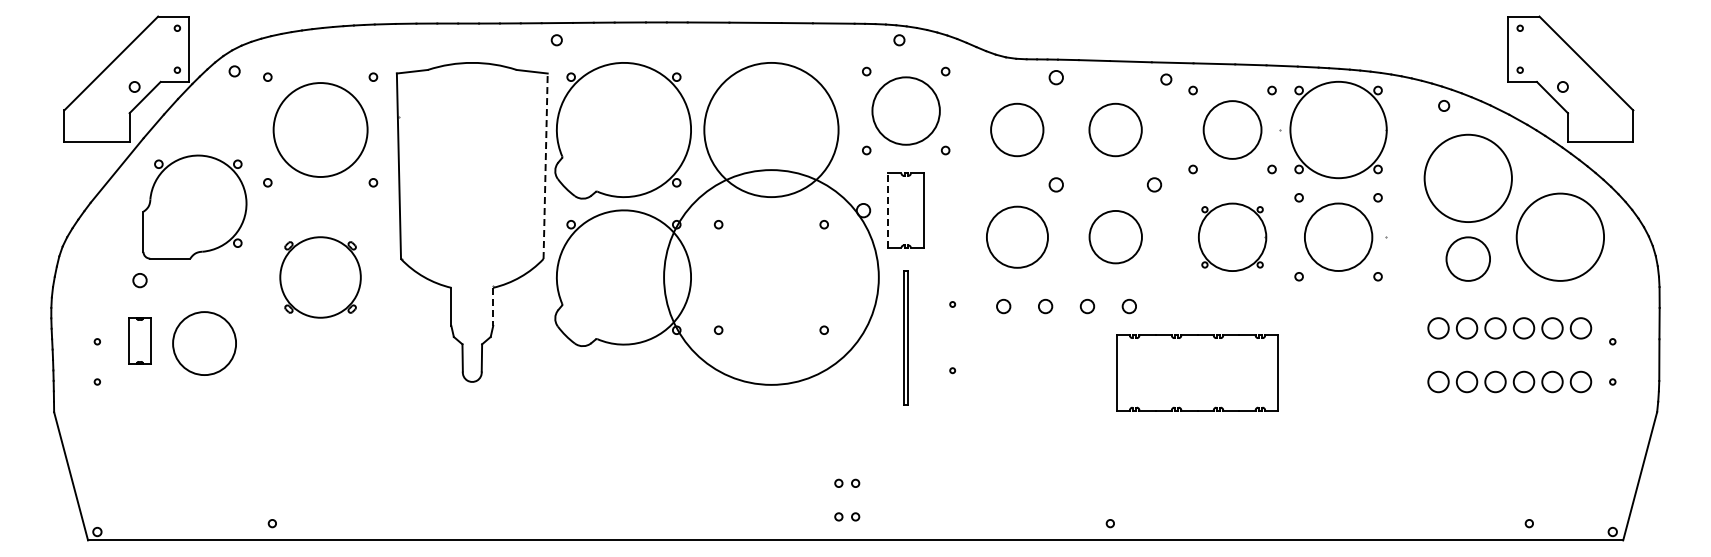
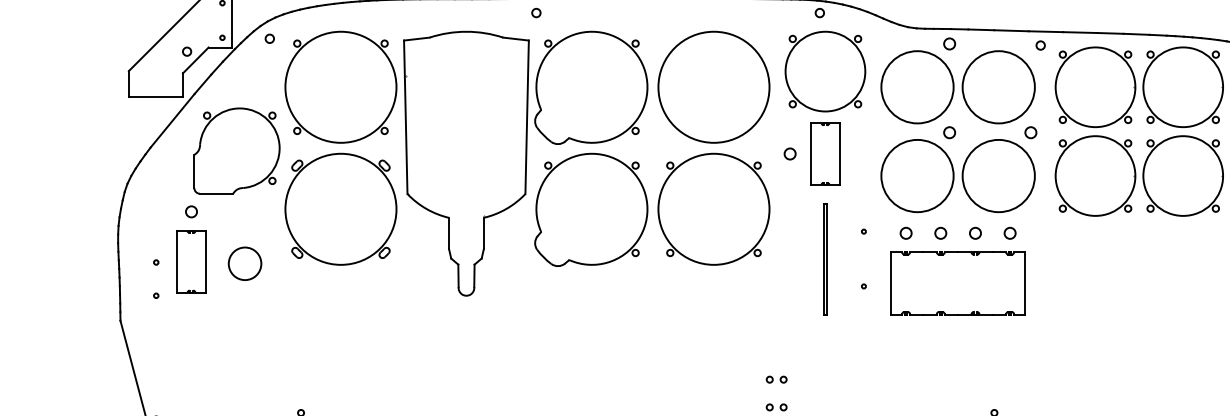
circle: (906, 110) -> (825, 71), size x1.43
circle: (320, 129) -> (340, 86), size x1.43
circle: (1016, 129) -> (916, 86), size x1.67
circle: (1115, 129) -> (998, 86), size x1.67
circle: (1232, 129) -> (1095, 86), size x1.67
line: (545, 166) -> (527, 117), dashed -> solid
line: (888, 210) -> (810, 153), dashed -> solid
circle: (1017, 236) -> (917, 175), size x1.43
circle: (1115, 236) -> (998, 175), size x1.67
part: (1232, 237) -> (1095, 176), size x1.43
circle: (1338, 237) -> (1183, 176), size x1.43
part: (320, 277) -> (340, 209), size x1.67
circle: (771, 277) -> (714, 209), size x0.62
line: (493, 307) -> (483, 234), dashed -> solid
part: (139, 340) -> (191, 261), size x1.67
circle: (204, 342) -> (244, 263), size x0.62
part: (1197, 372) -> (958, 282), moved

